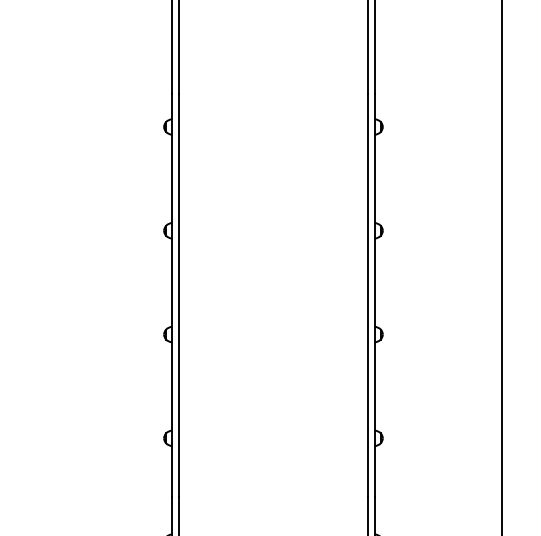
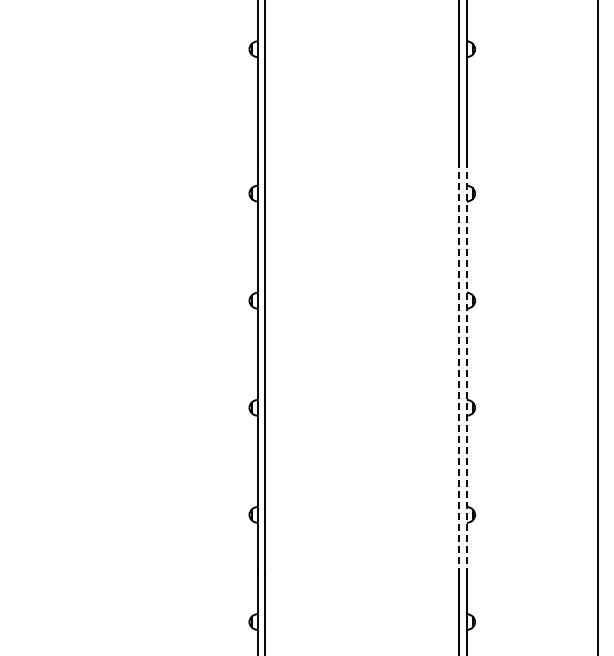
line: (367, 295) -> (459, 367), solid -> dashed
line: (374, 295) -> (466, 367), solid -> dashed

